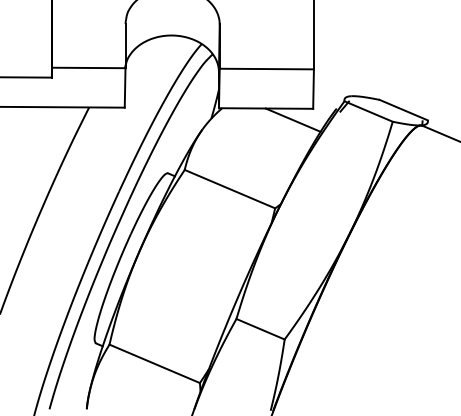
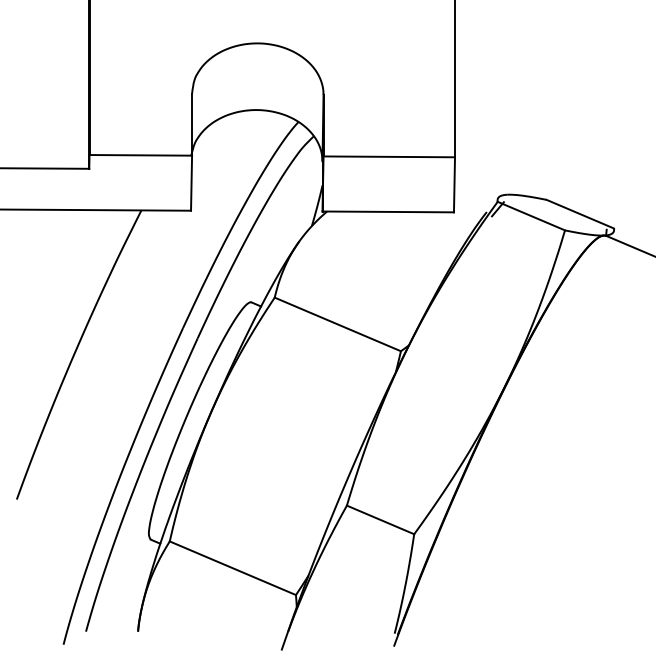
line: (292, 119) -> (425, 227), removed

